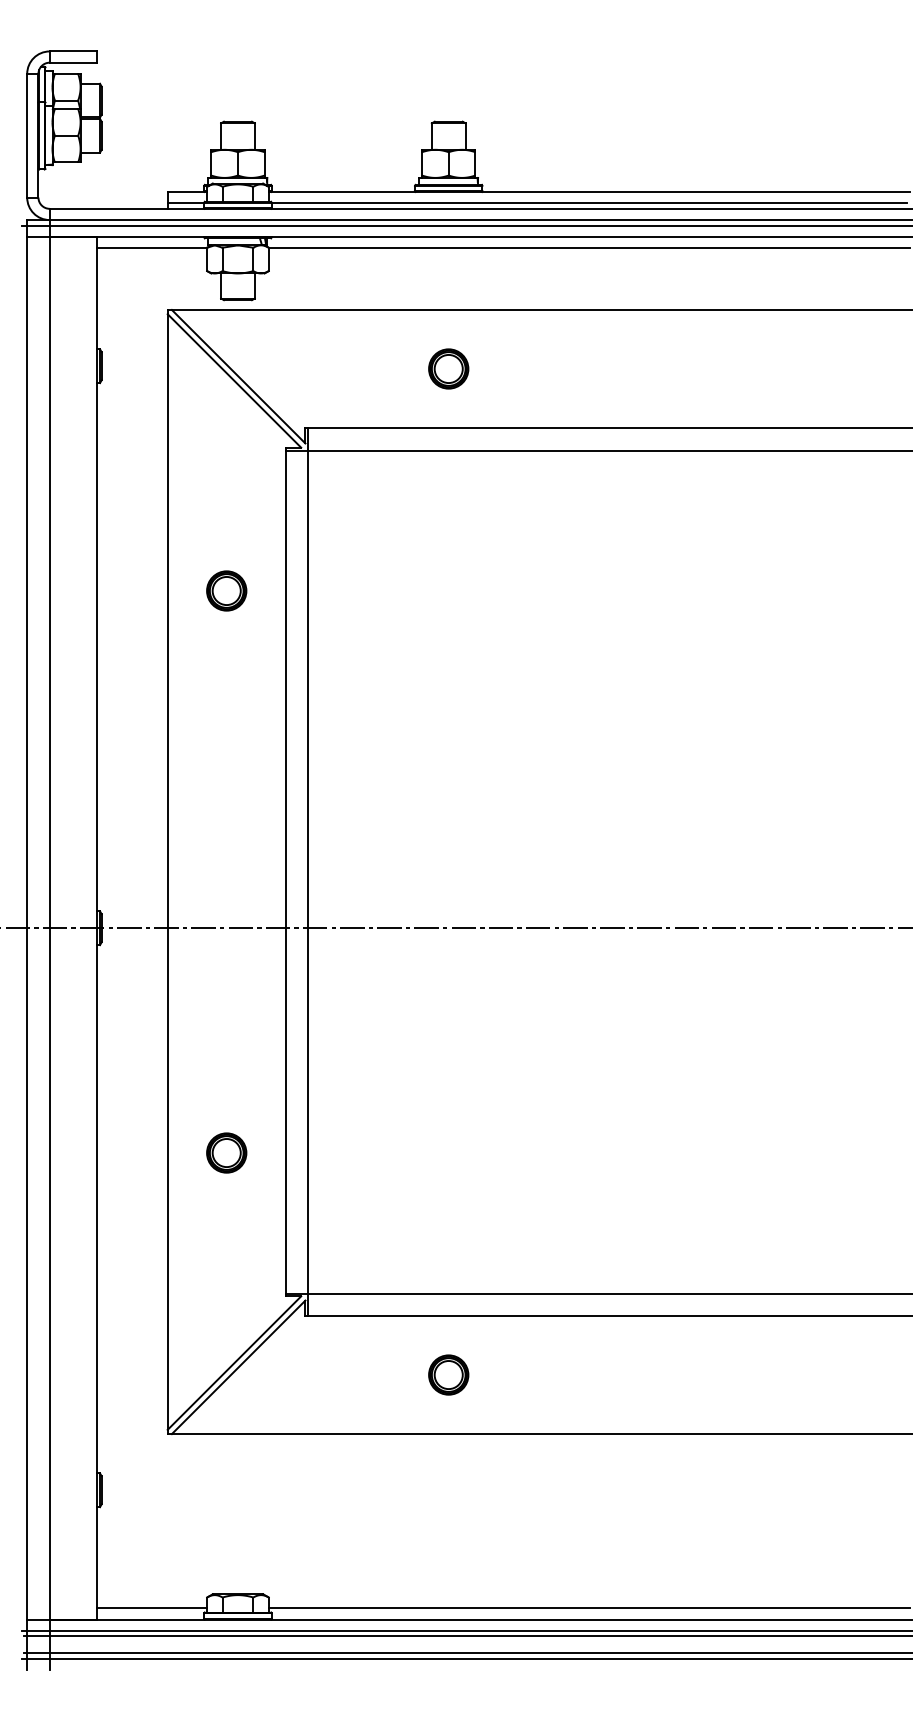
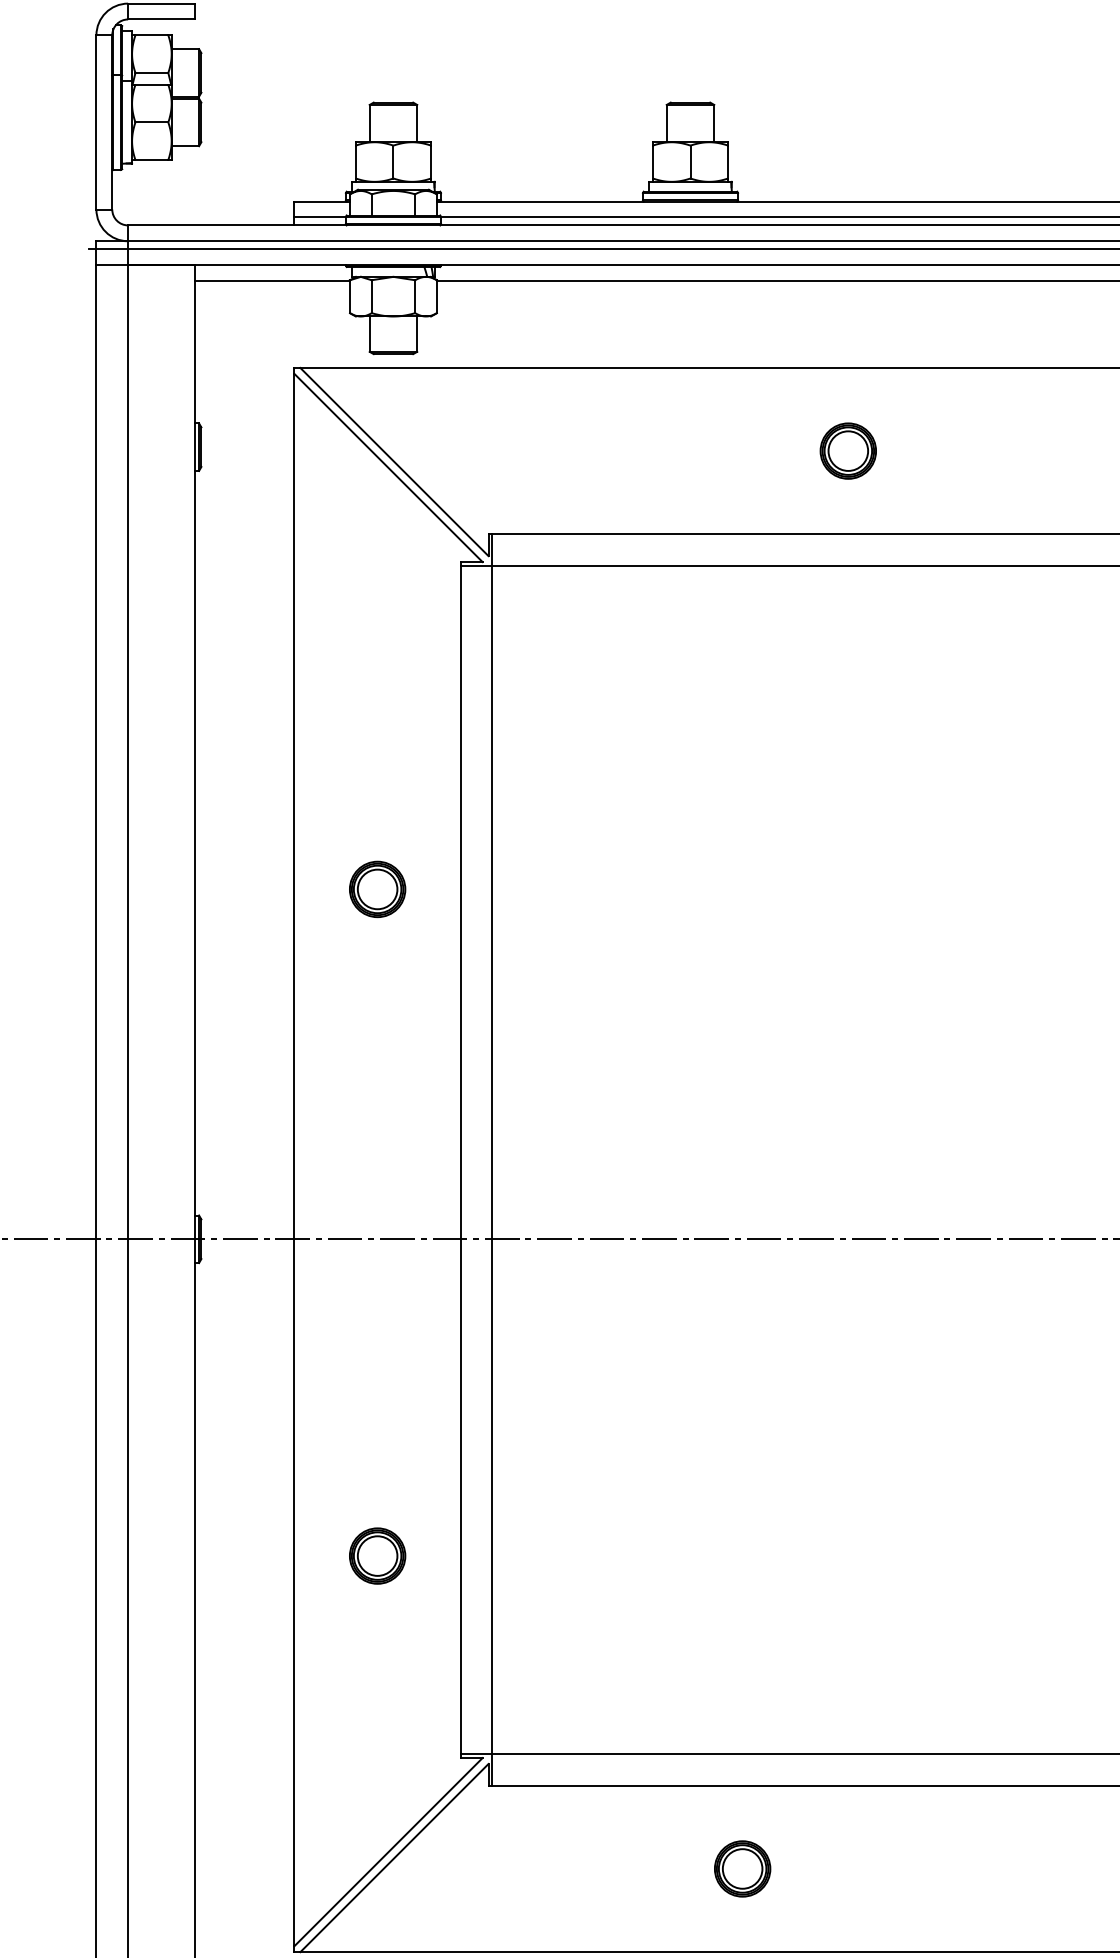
part: (448, 368) -> (848, 450), moved
part: (226, 590) -> (377, 888), moved
part: (448, 1374) -> (742, 1868), moved

